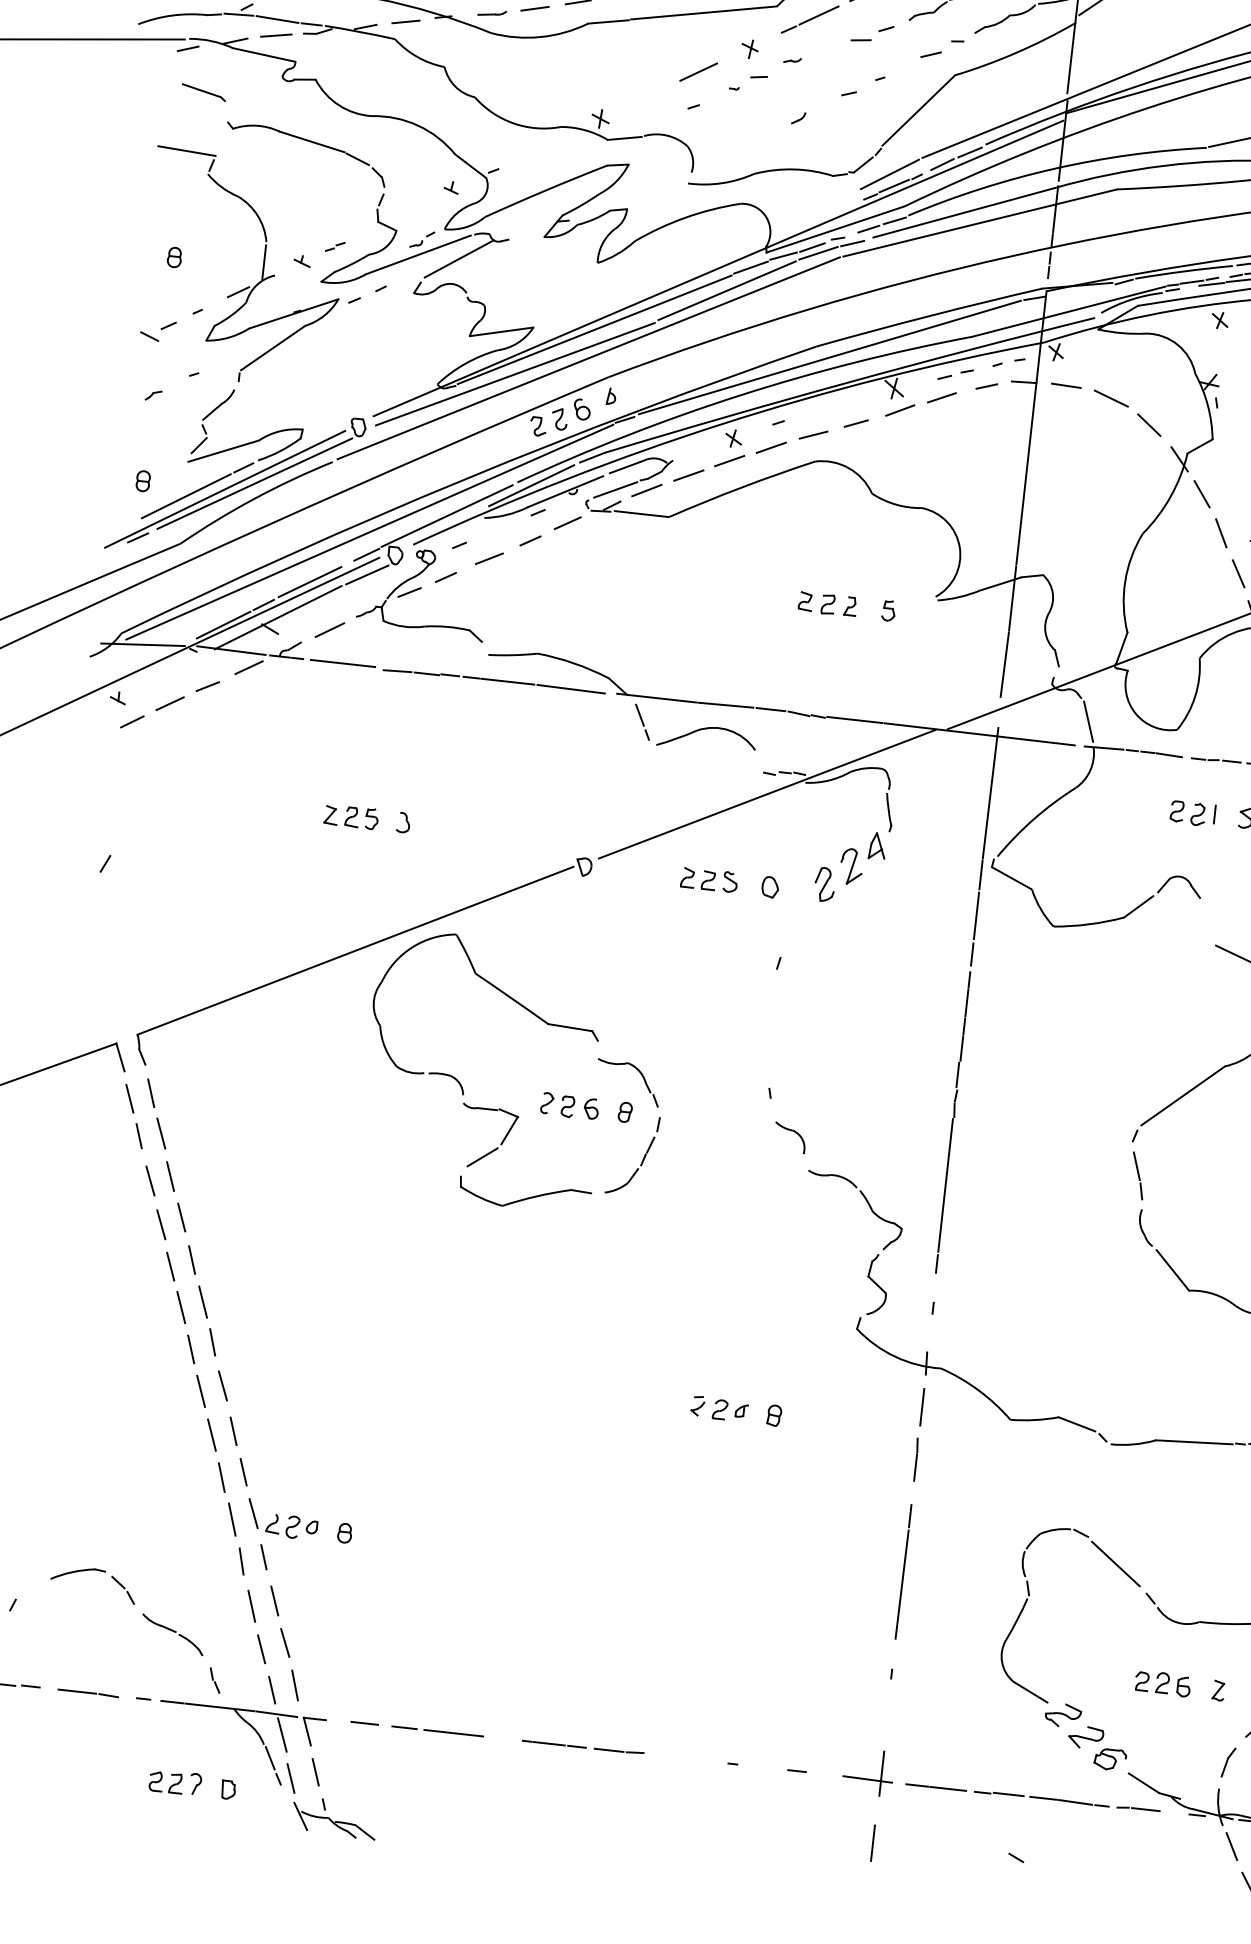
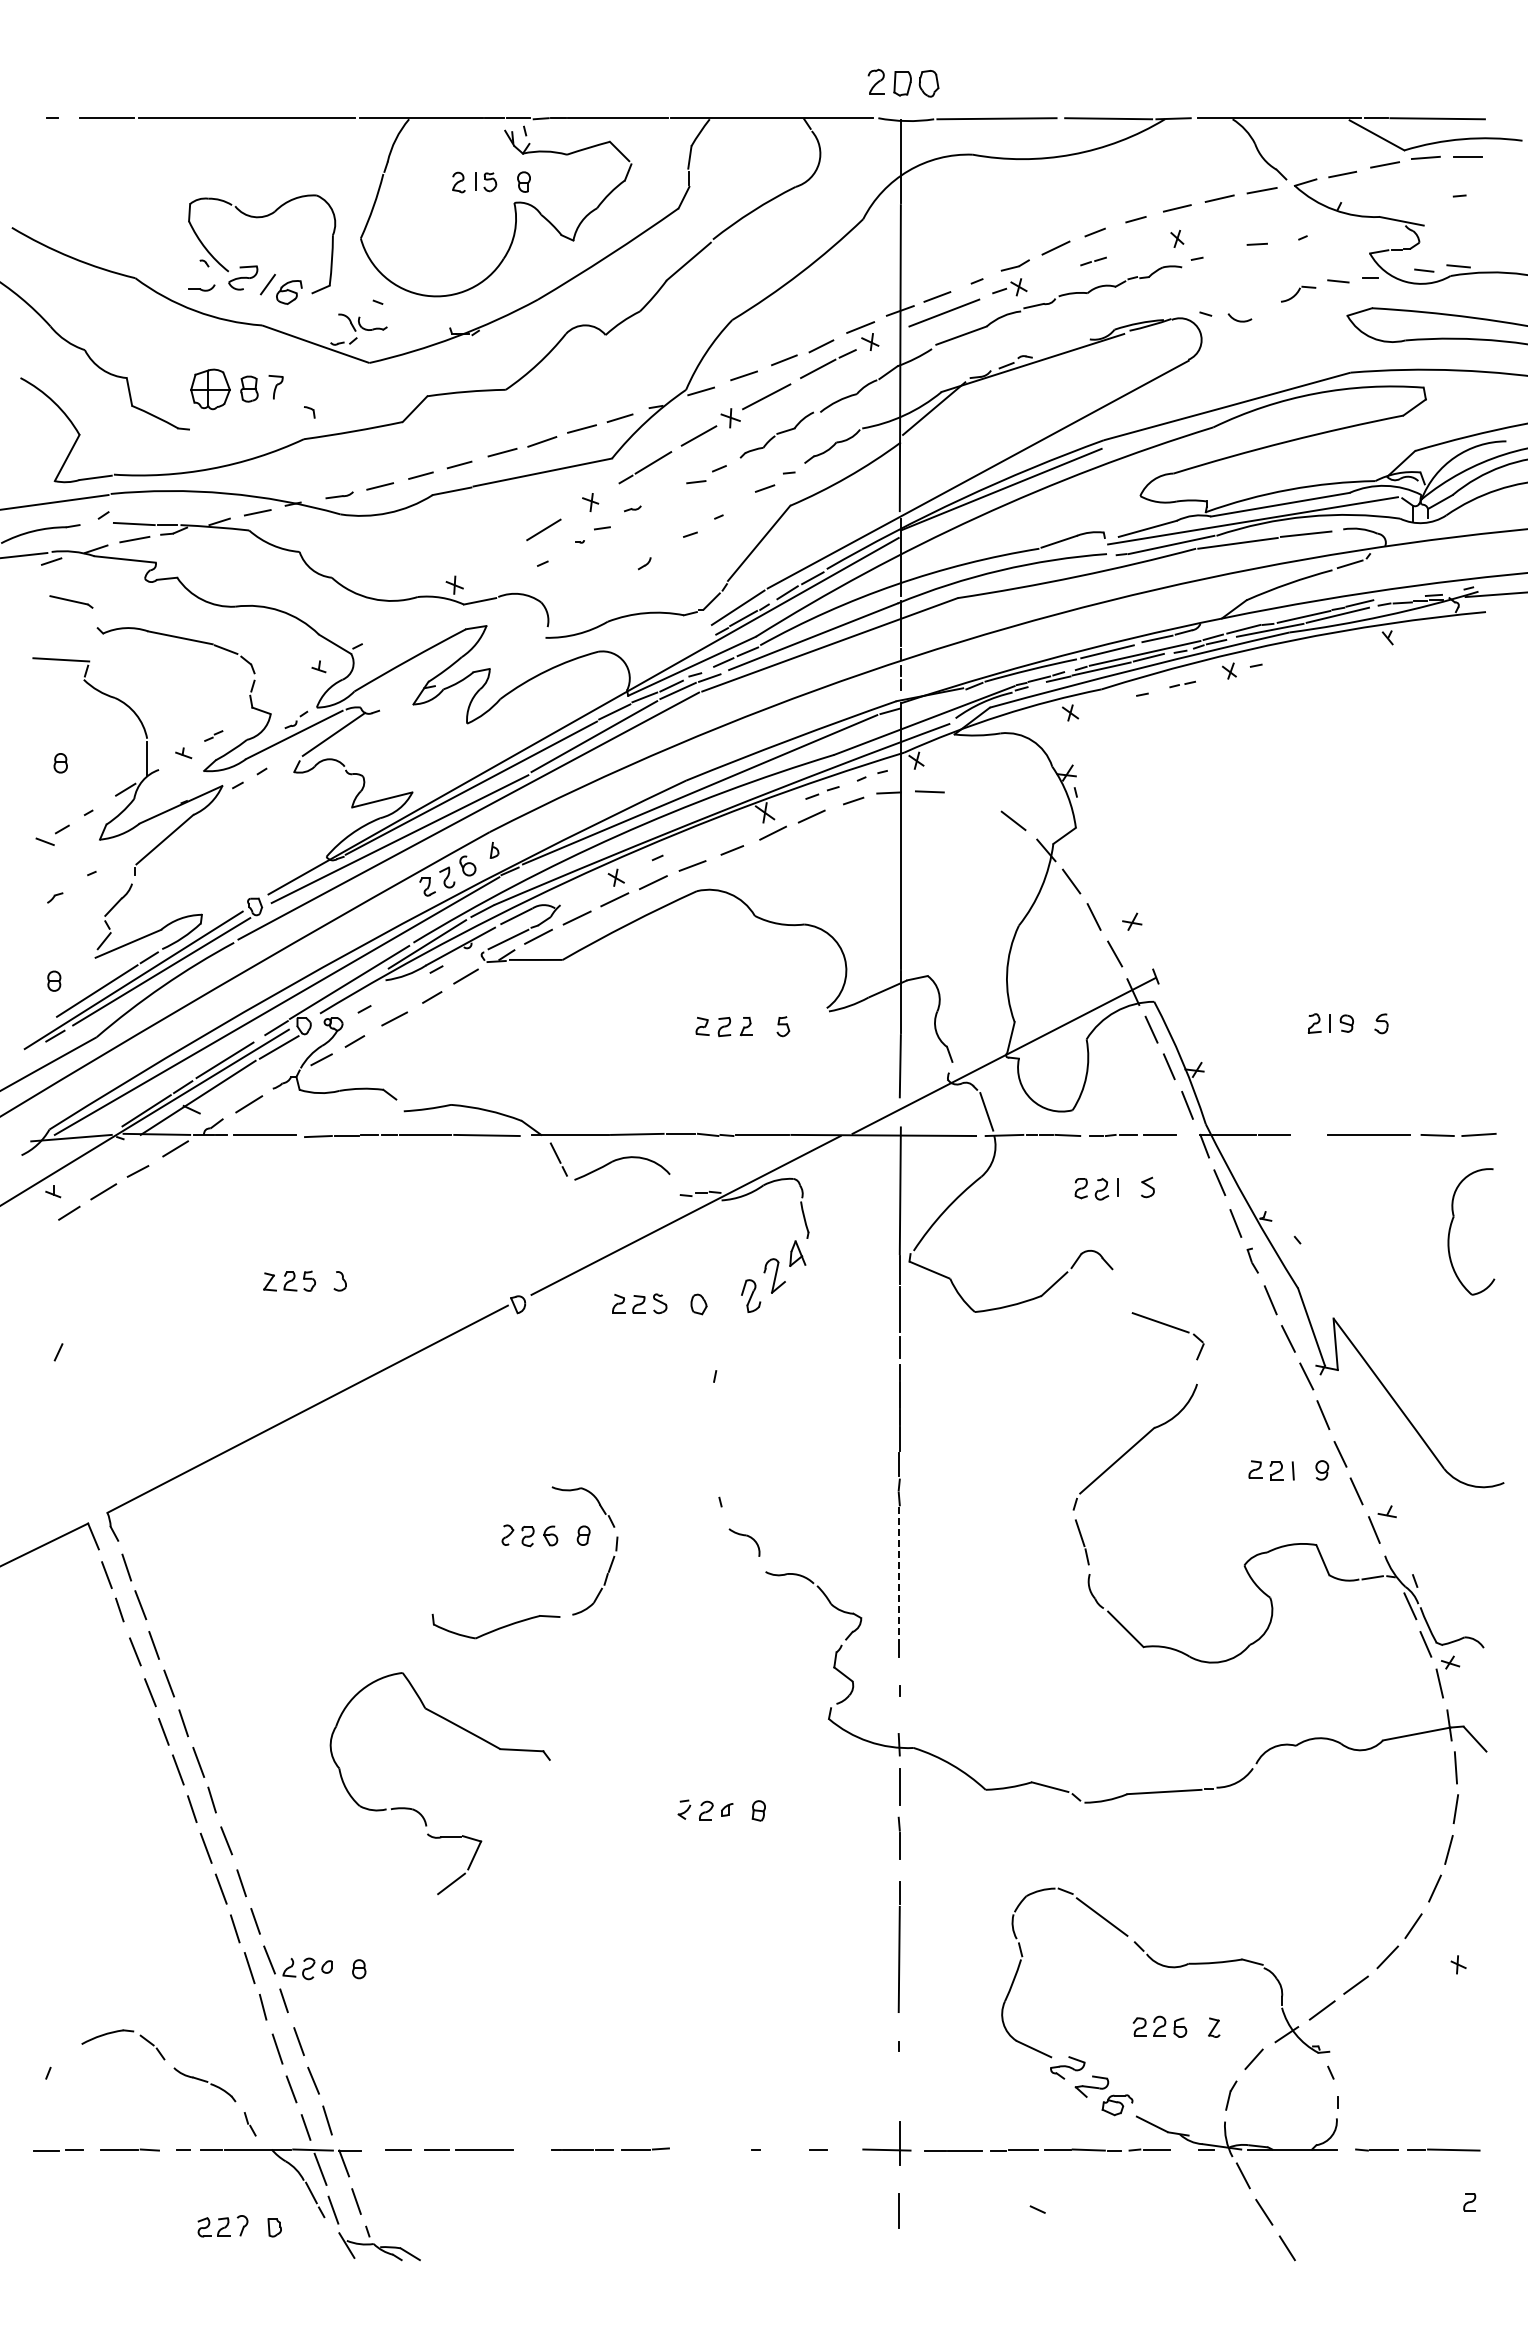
line: (238, 14) -> (96, 523), removed
line: (1110, 398) -> (973, 799), removed
part: (458, 1080) -> (420, 1812), moved
line: (945, 1186) -> (898, 1572), solid -> dashed

